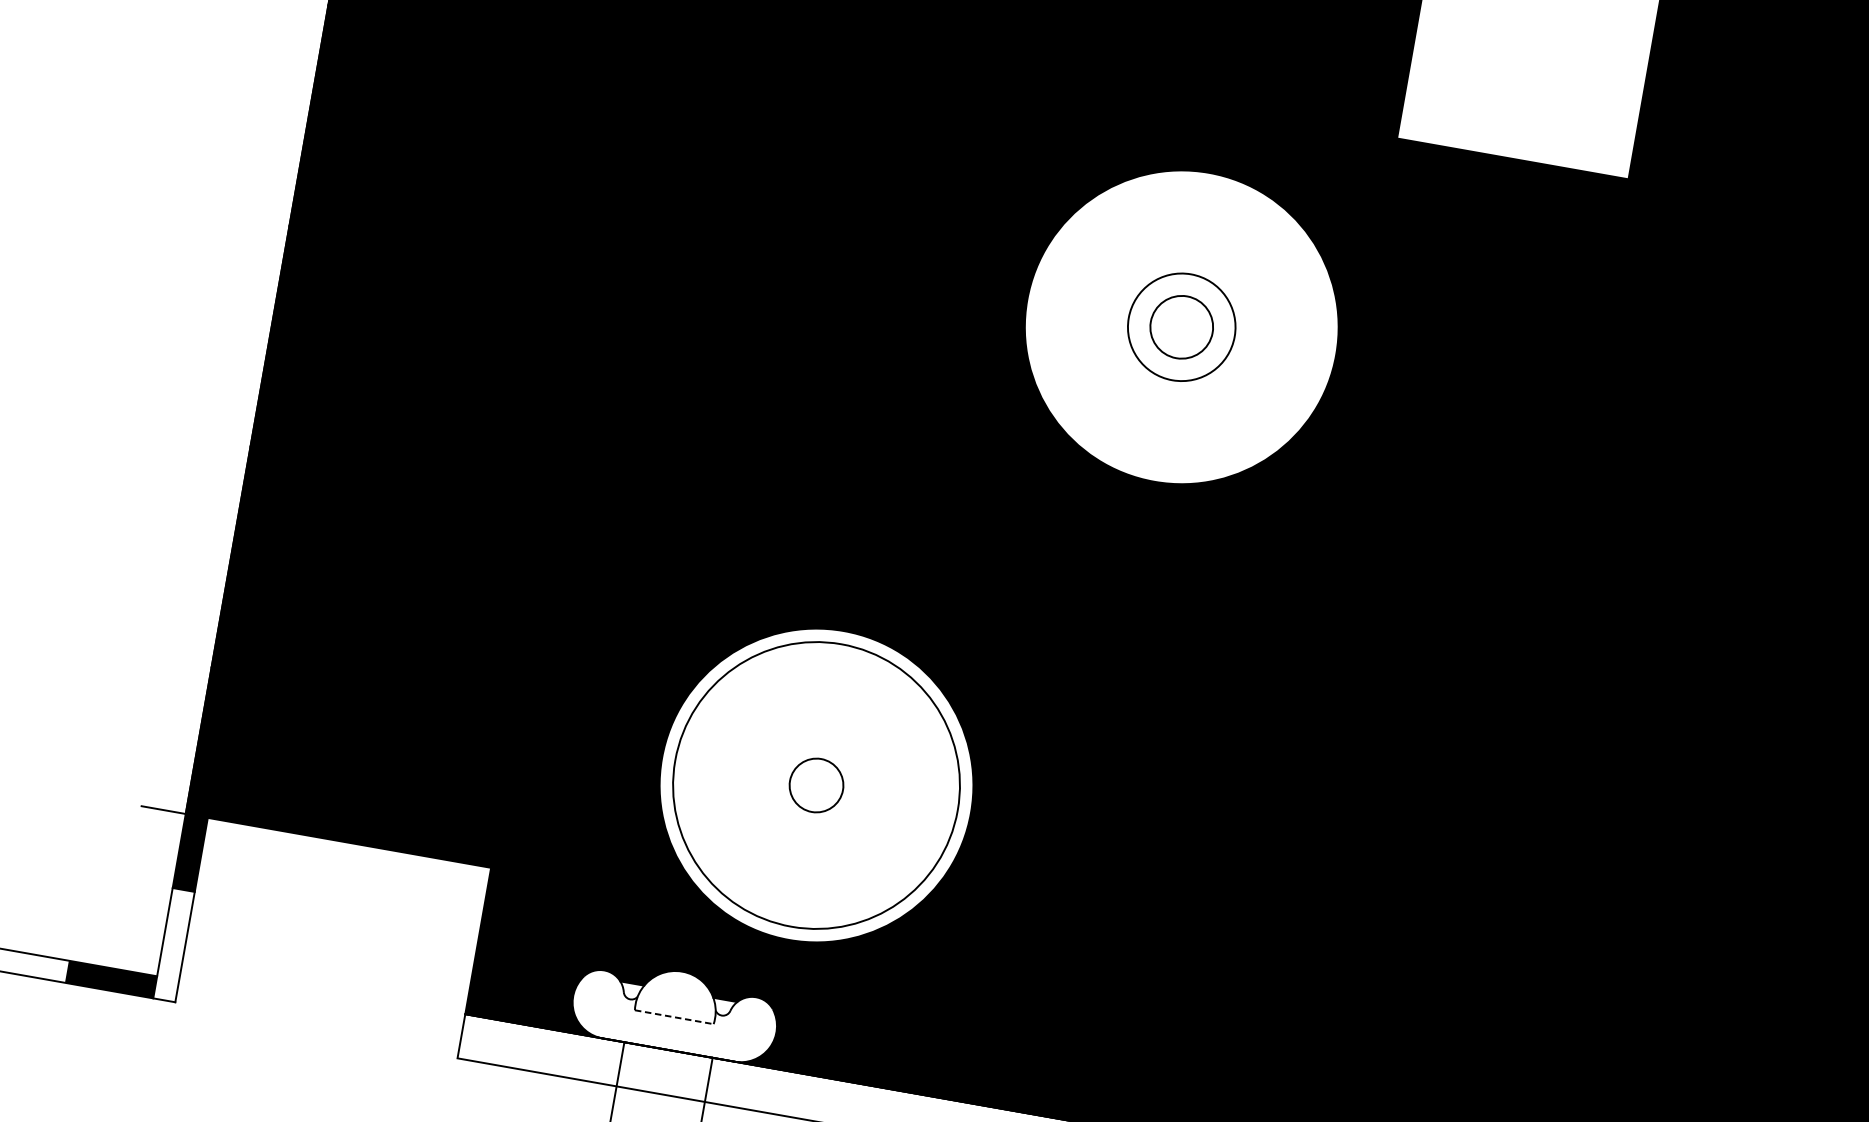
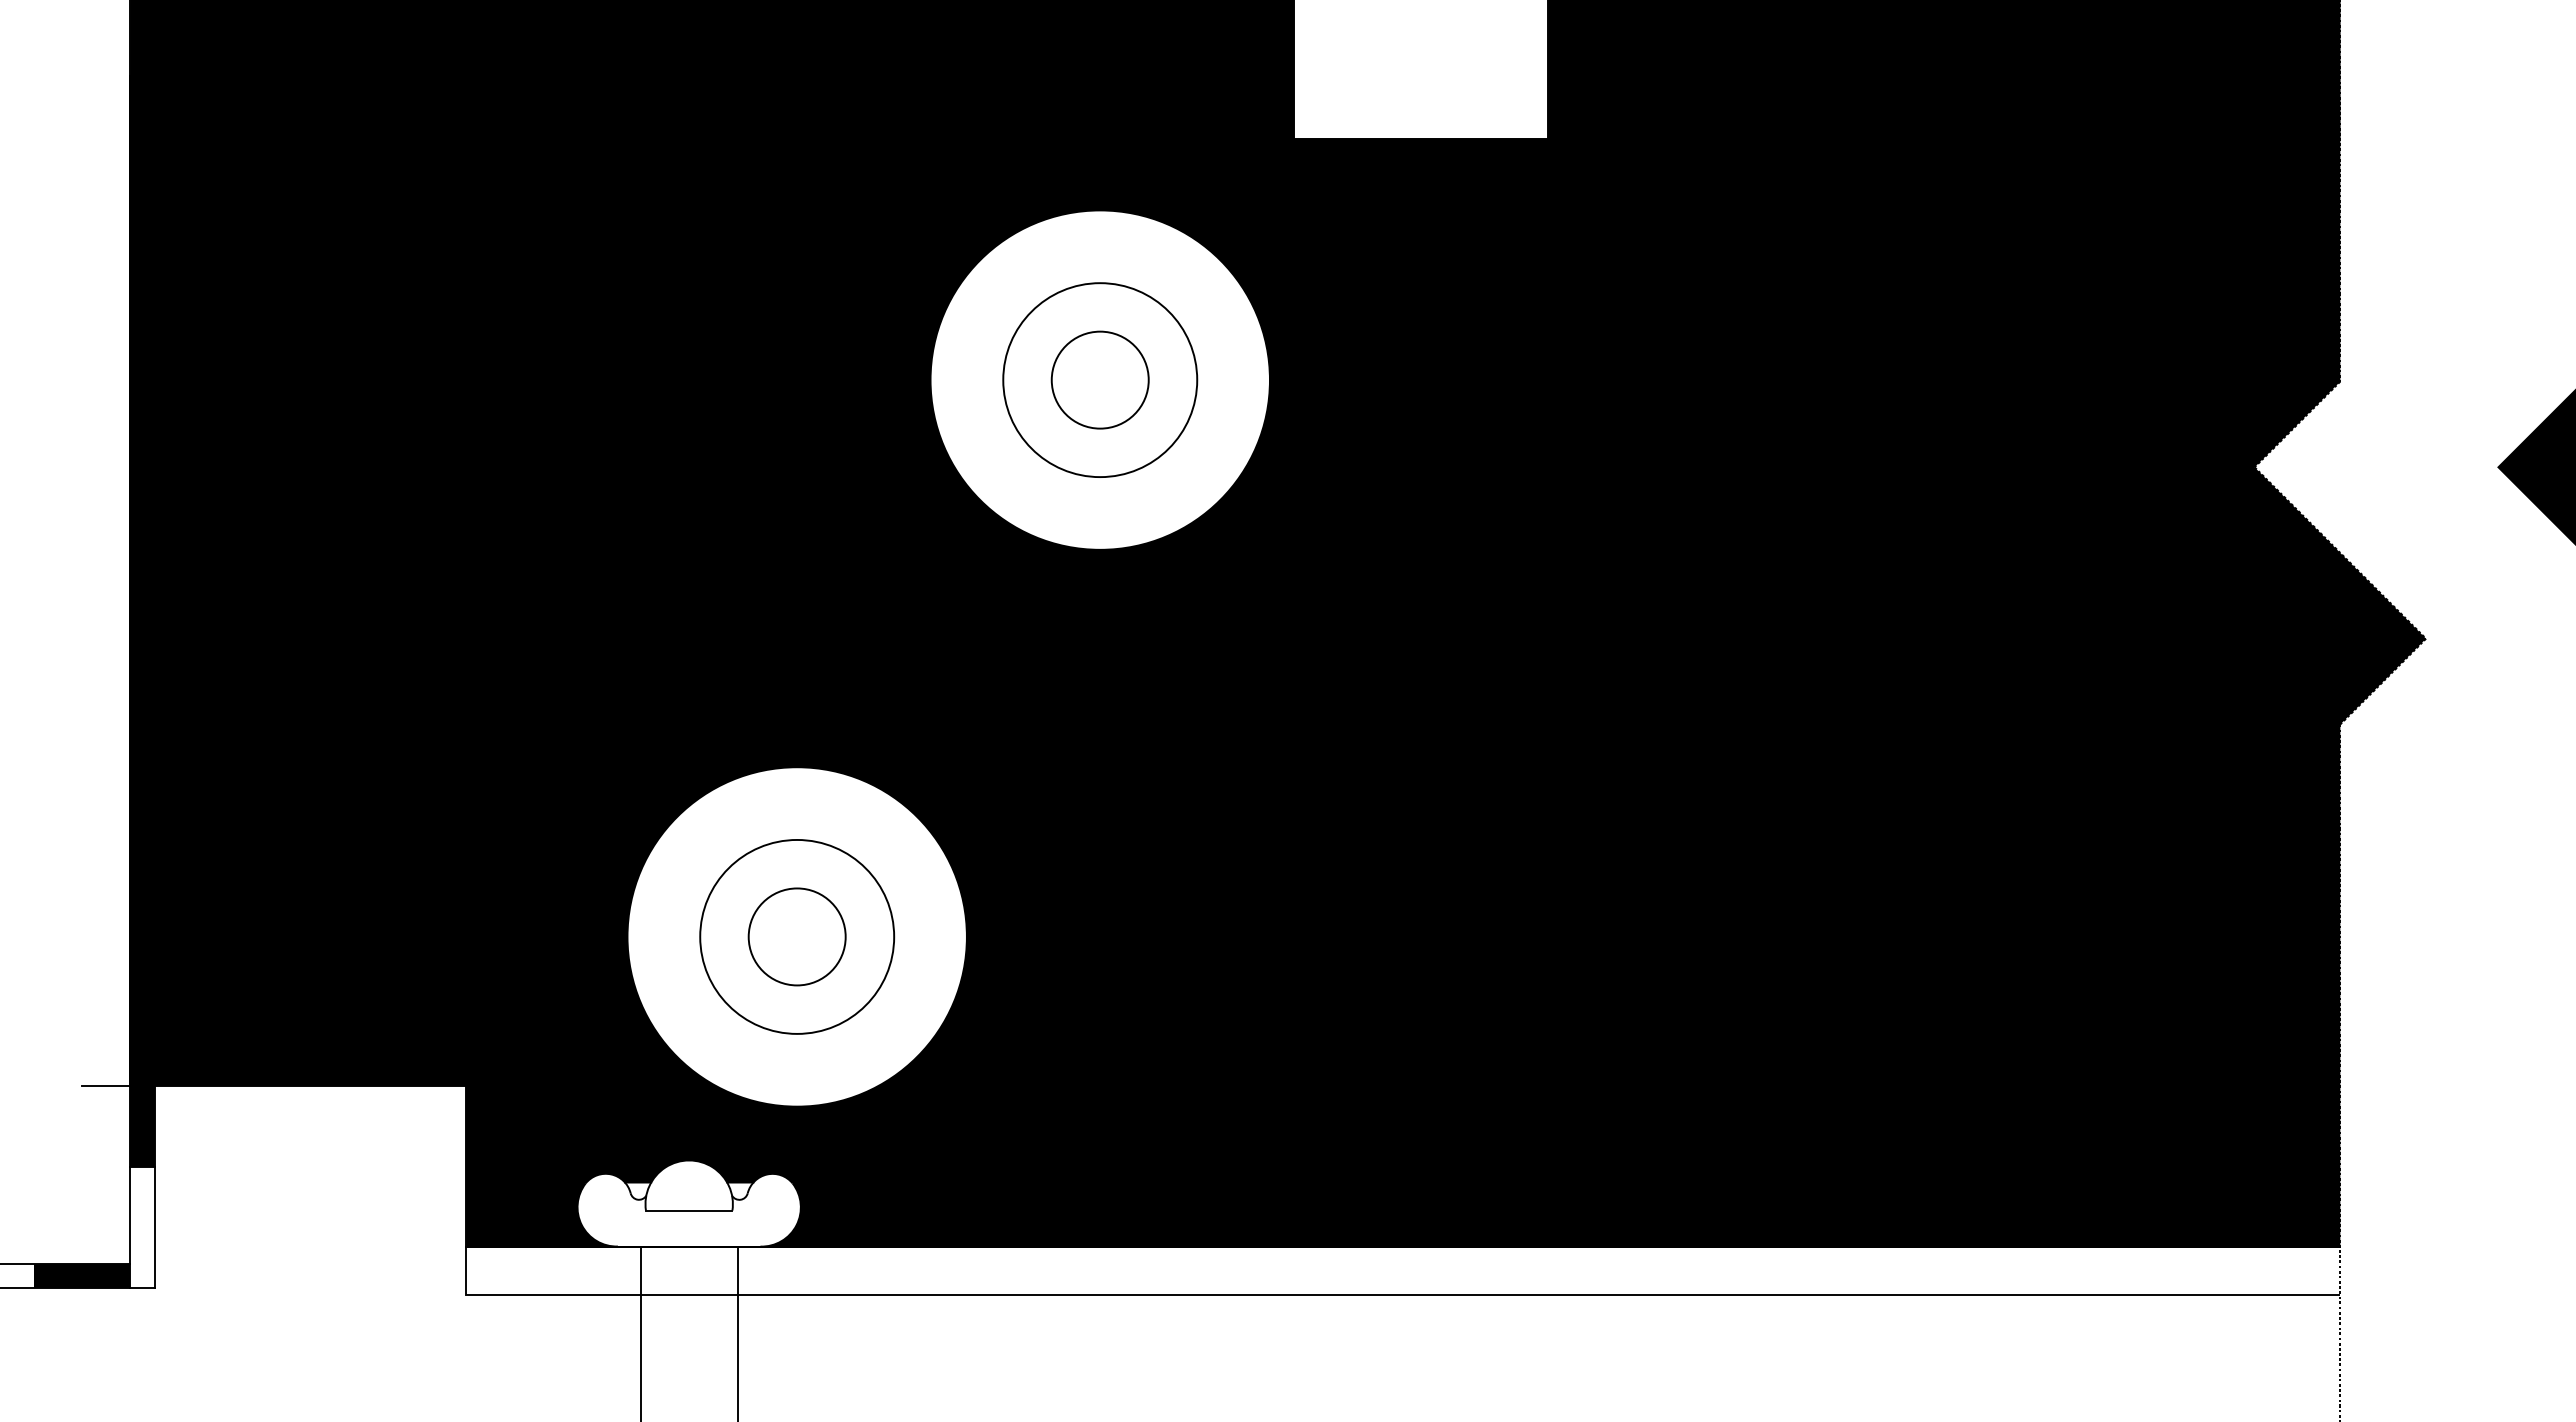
circle: (1181, 326) -> (1099, 379), size x1.43
circle: (1181, 327) -> (1100, 380), size x1.67
circle: (815, 784) -> (796, 936), size x1.67
circle: (816, 785) -> (797, 936), size x0.62
line: (674, 1017) -> (689, 1210), dashed -> solid

